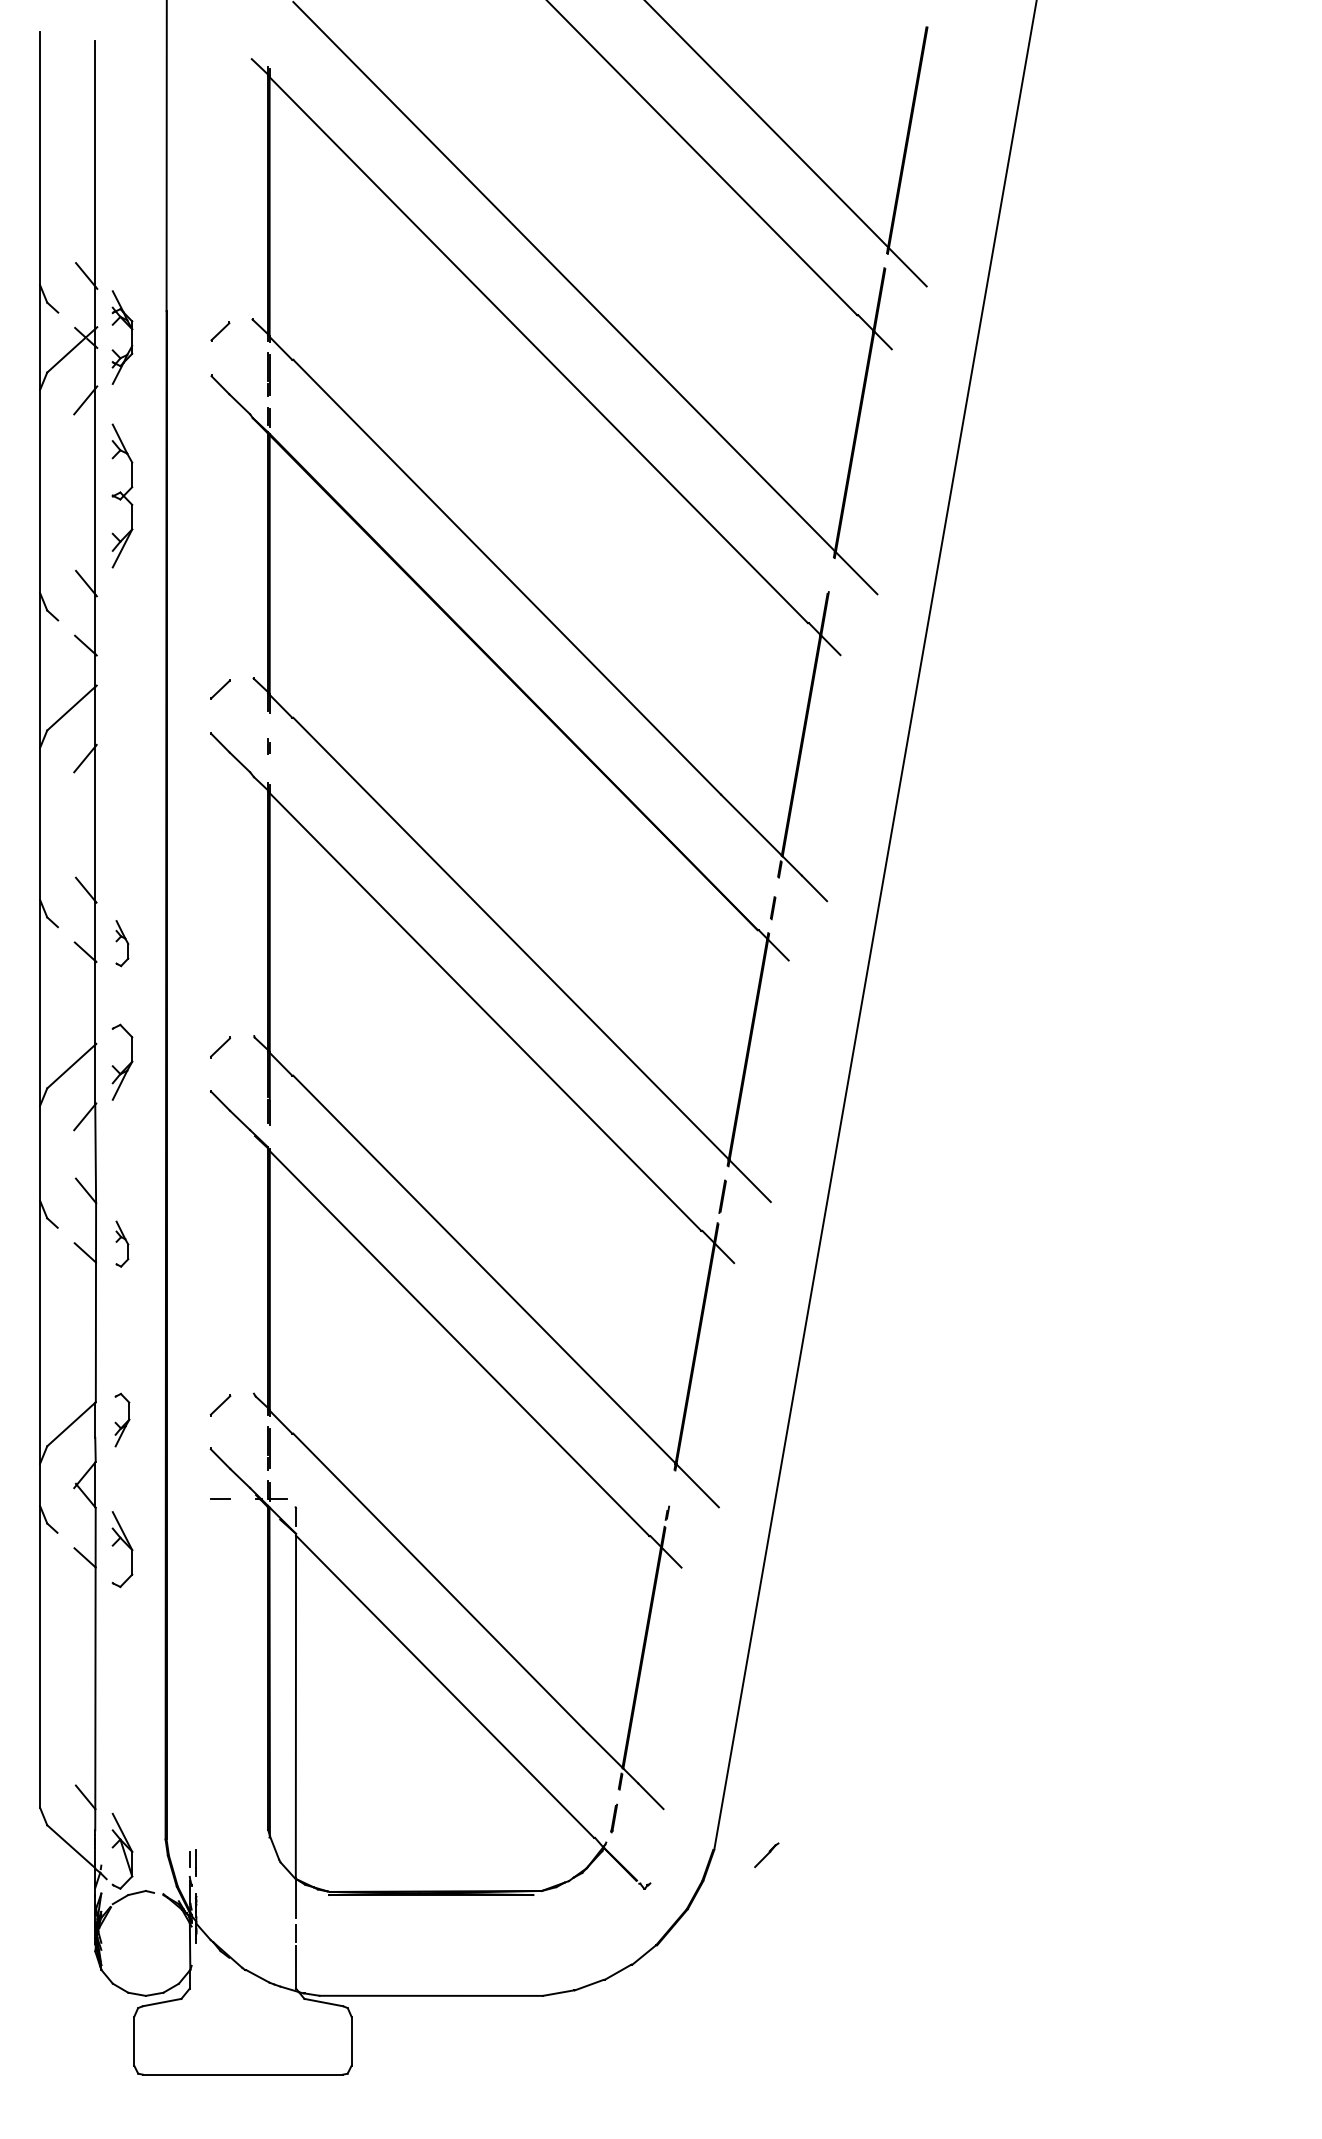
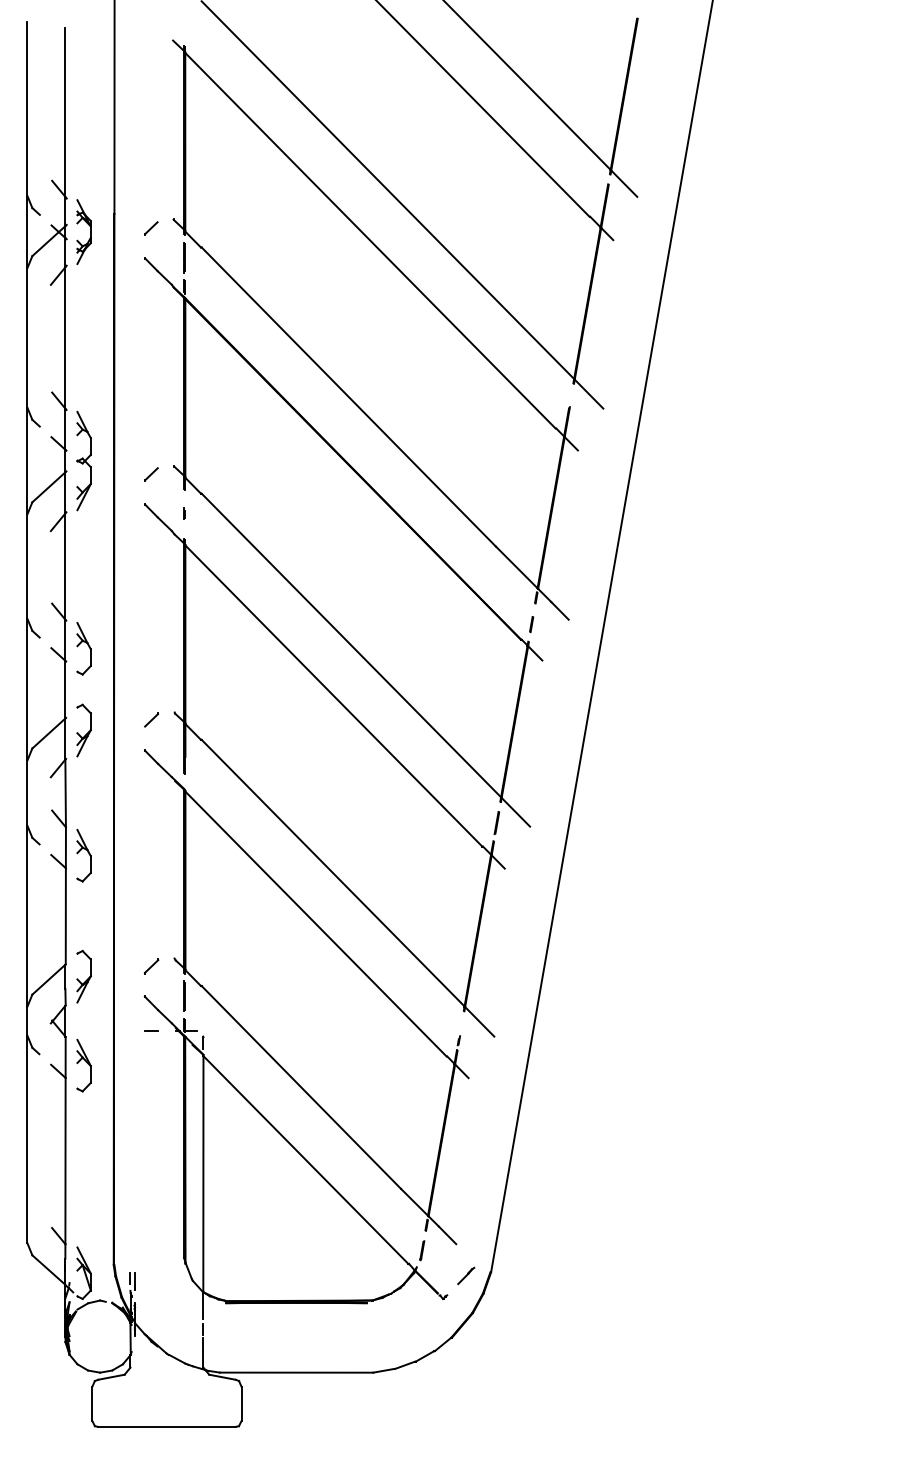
part: (121, 495) -> (83, 460), moved
part: (121, 943) -> (83, 648), size x1.67
part: (121, 1243) -> (83, 855), size x1.67
part: (121, 1419) -> (83, 976), size x1.43
line: (767, 1854) -> (466, 1275), moved

